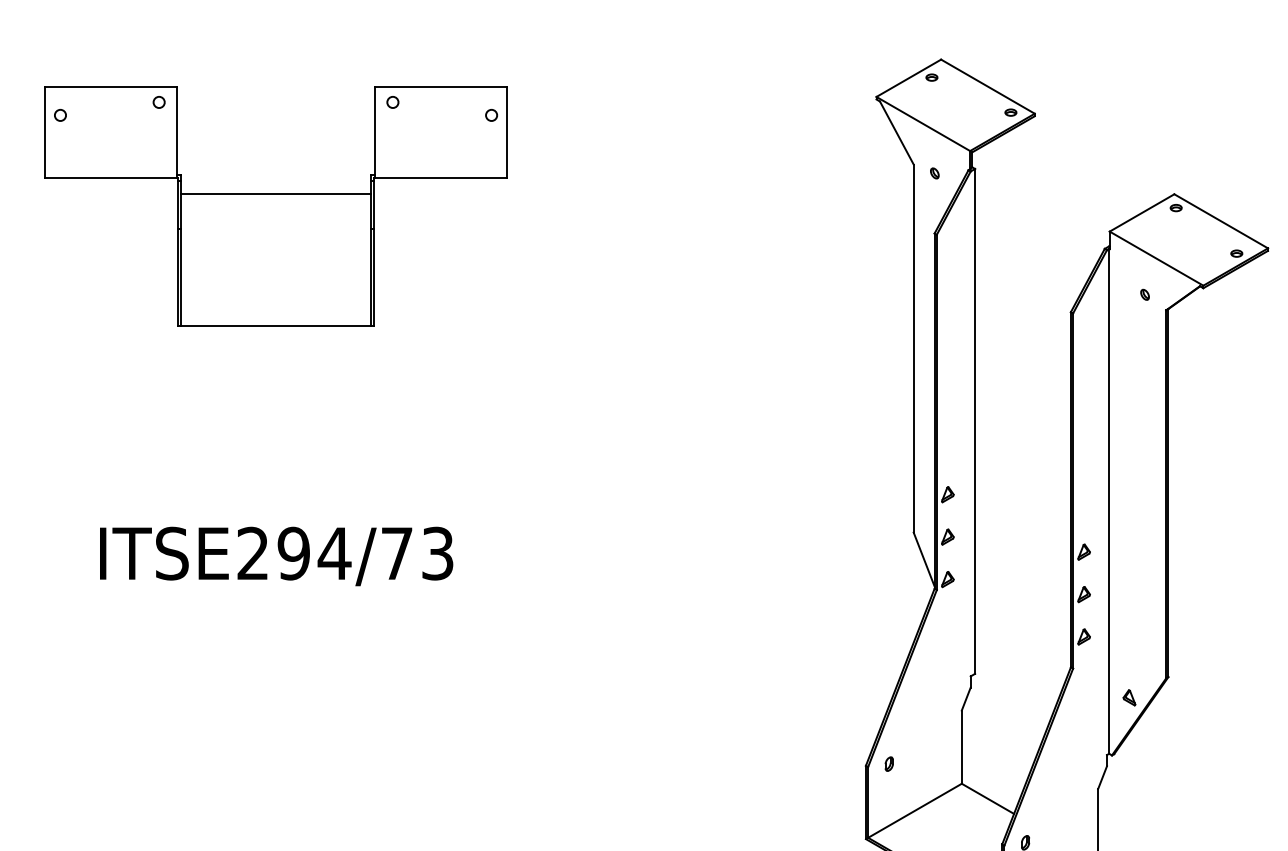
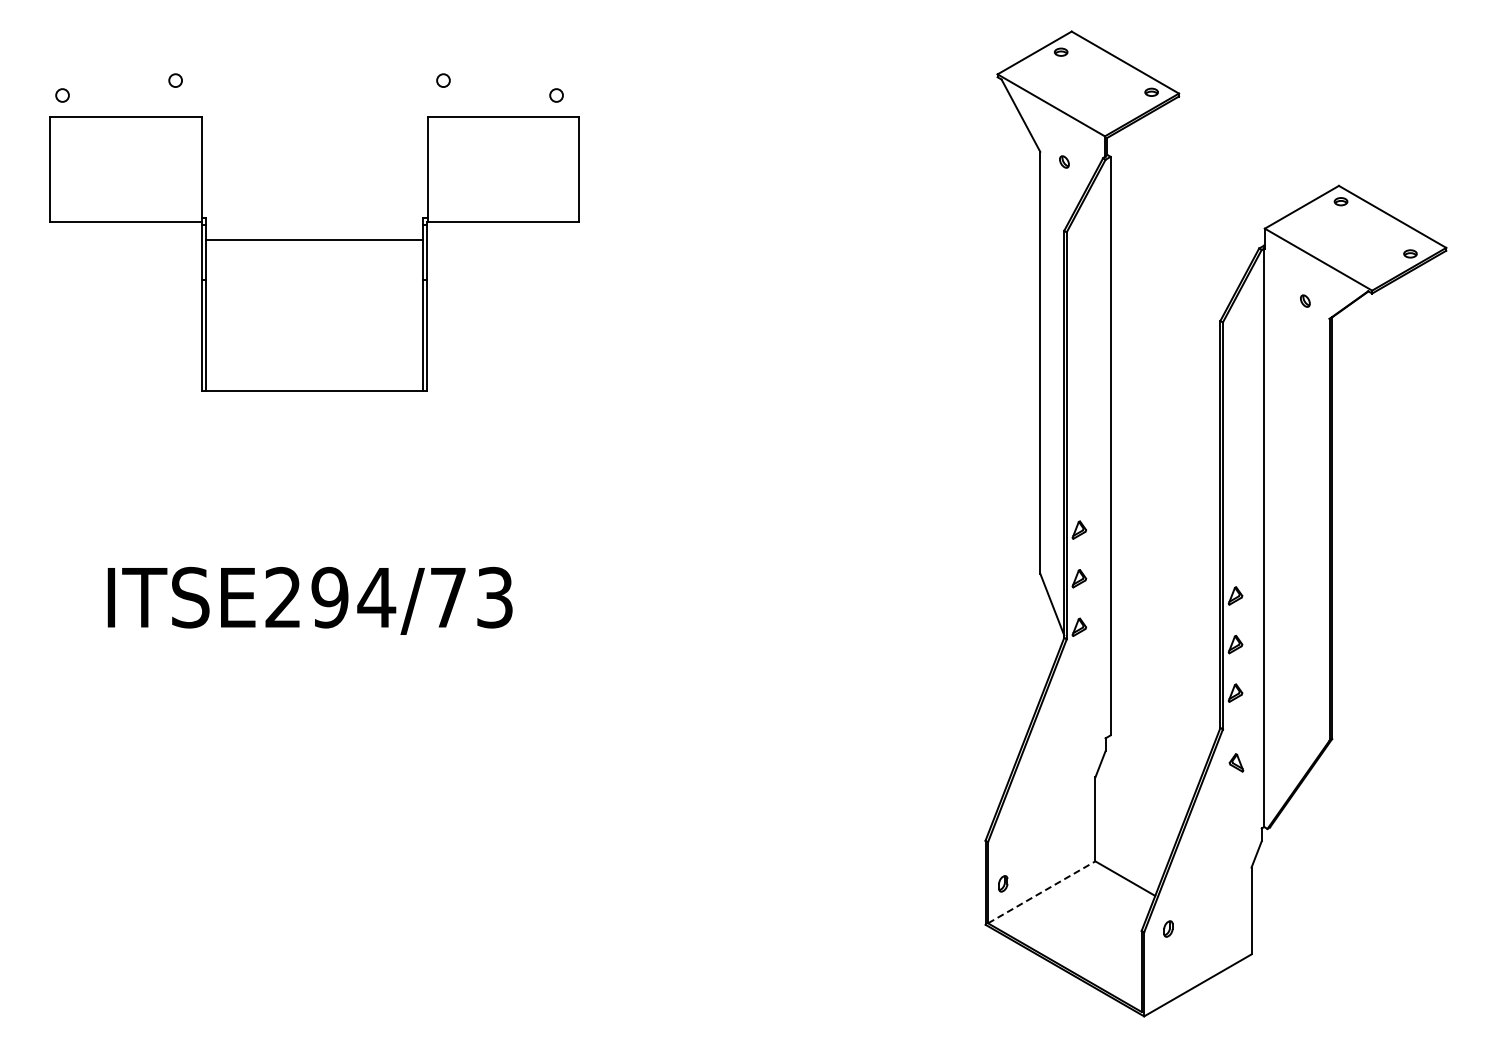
part: (275, 206) -> (314, 253), moved
part: (1129, 697) -> (1236, 762), moved
part: (889, 763) -> (1003, 883), moved
line: (914, 810) -> (1041, 892), solid -> dashed

